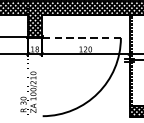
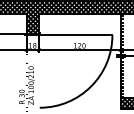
line: (82, 38) -> (76, 35), dashed -> solid

